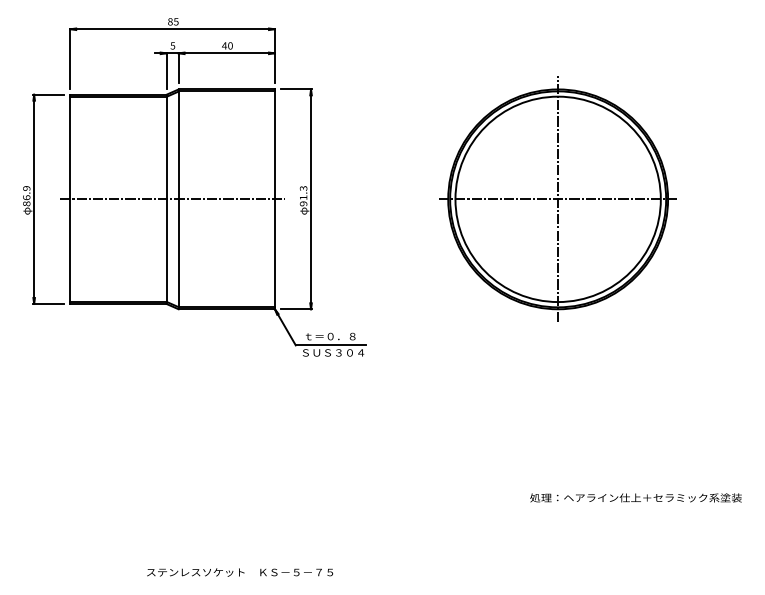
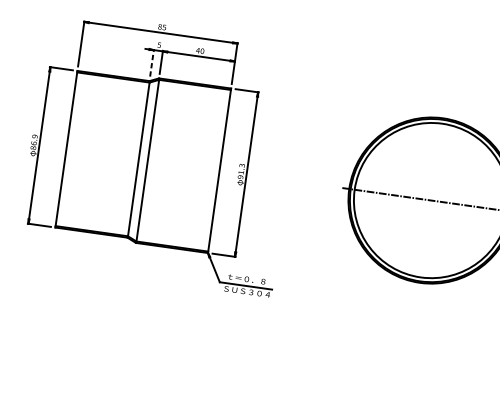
line: (166, 70) -> (151, 62), solid -> dashed
line: (558, 198) -> (431, 199), removed
line: (172, 199) -> (142, 160), removed

